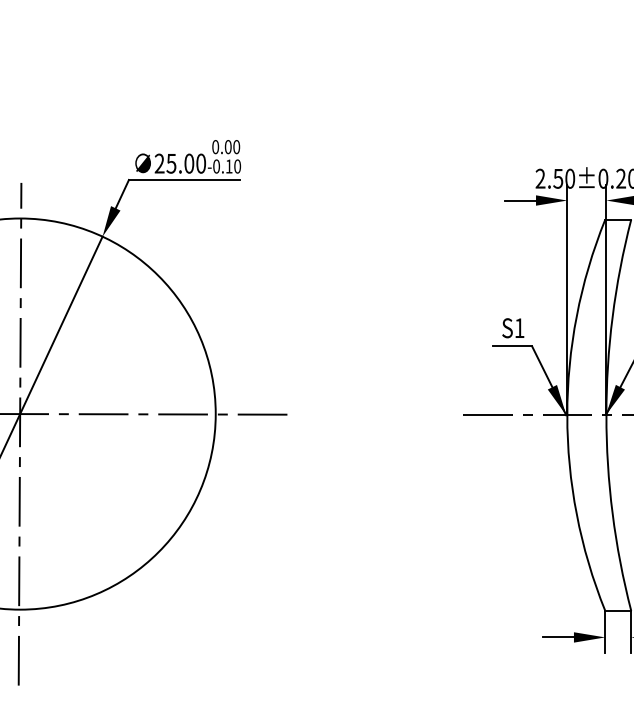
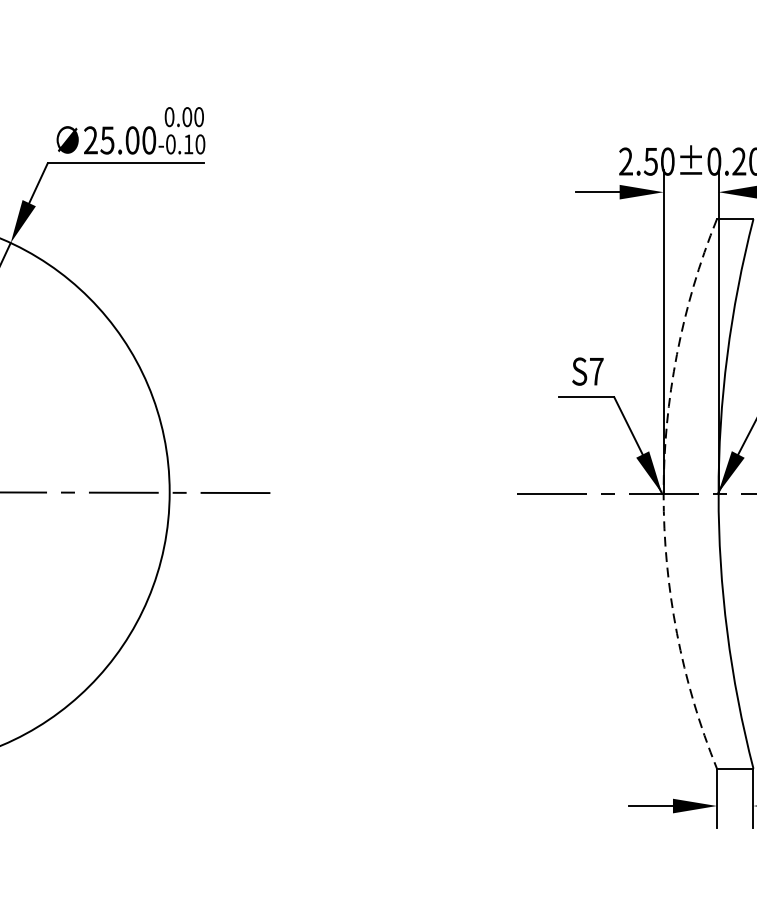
text: (519, 327) -> (596, 370), S1 -> S7
arc: (567, 415) -> (663, 494), solid -> dashed

